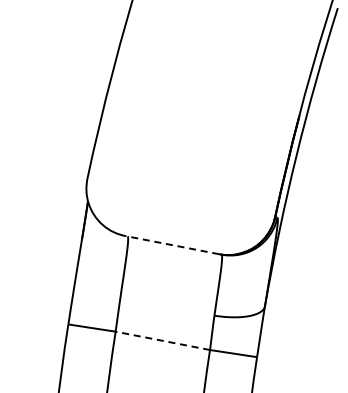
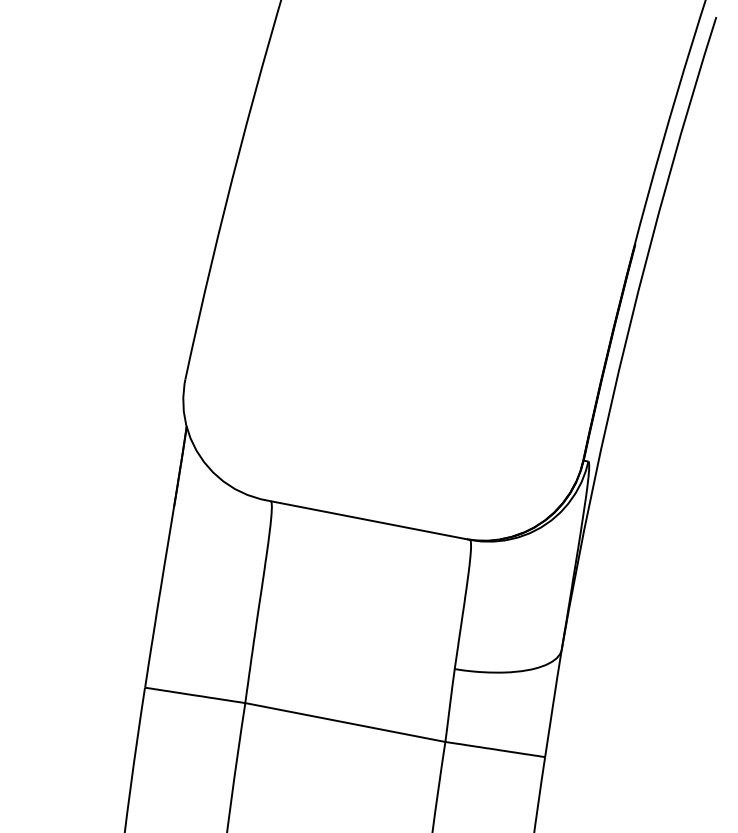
line: (172, 245) -> (365, 520), dashed -> solid
line: (162, 340) -> (344, 721), dashed -> solid

